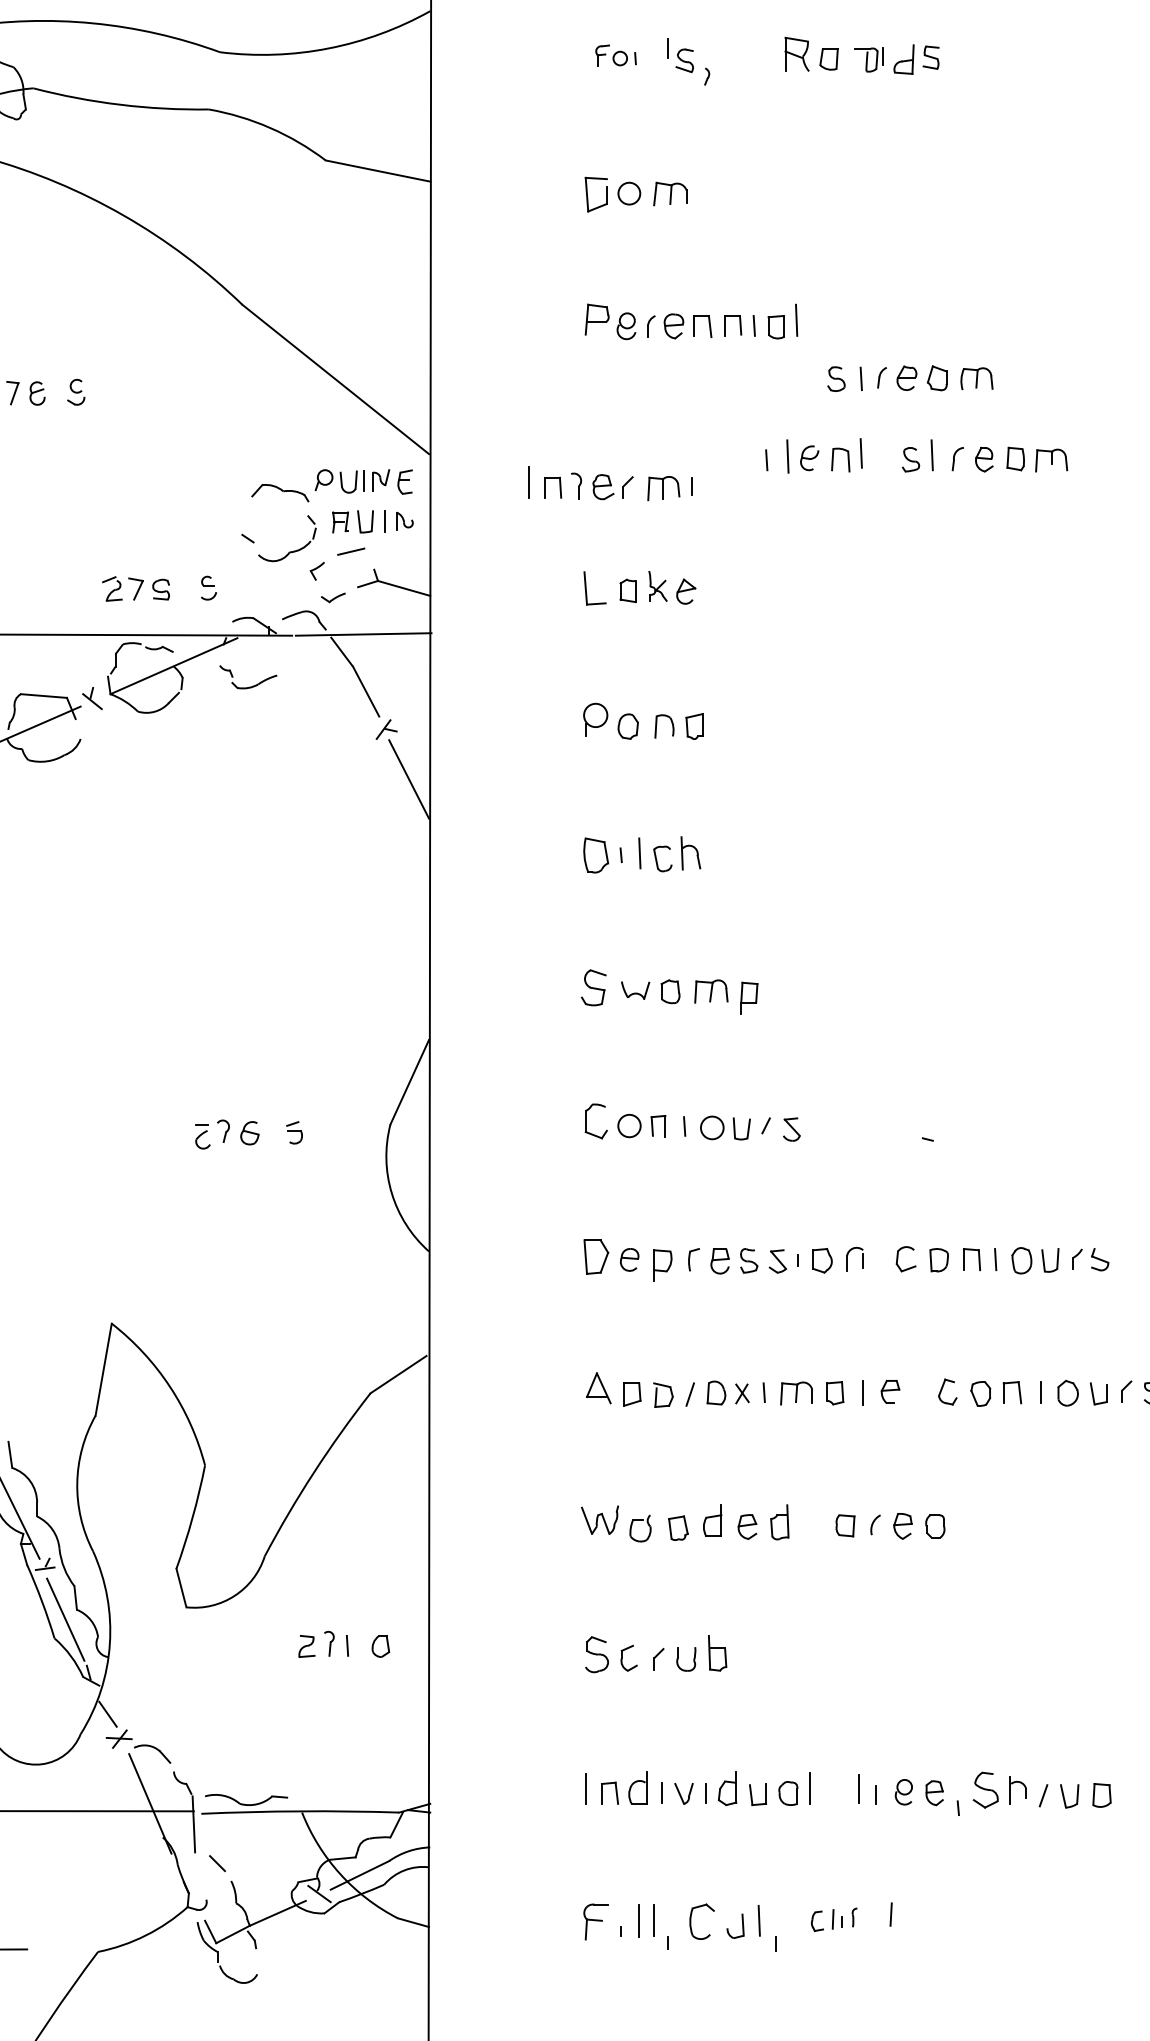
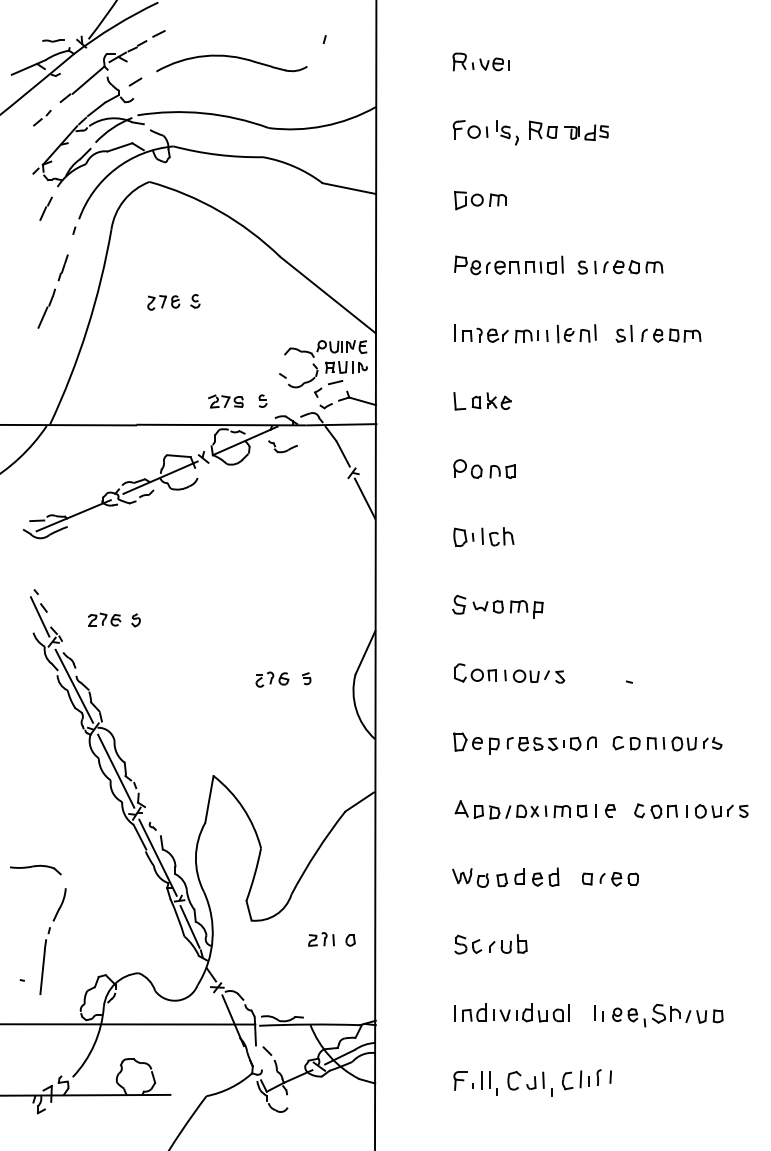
part: (616, 55) -> (470, 129), size x1.67
part: (861, 55) -> (568, 130), moved
part: (910, 378) -> (620, 267), moved
part: (610, 482) -> (496, 333), moved
part: (833, 1919) -> (581, 1079), size x1.67

